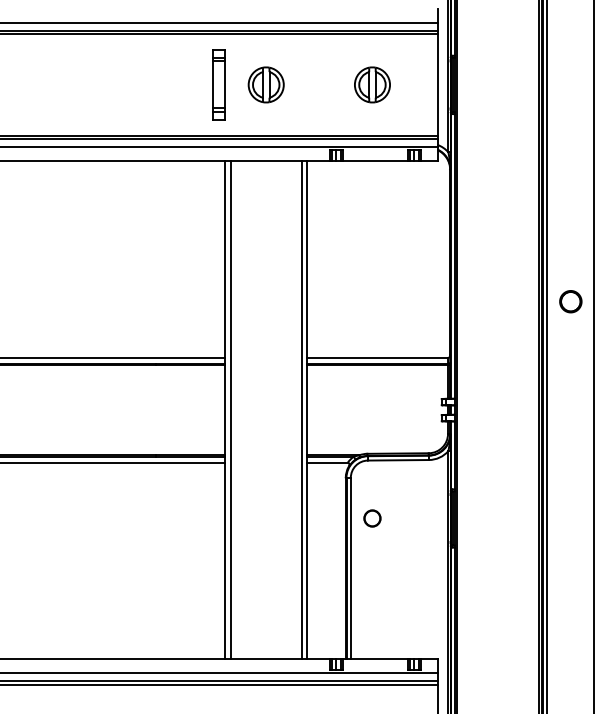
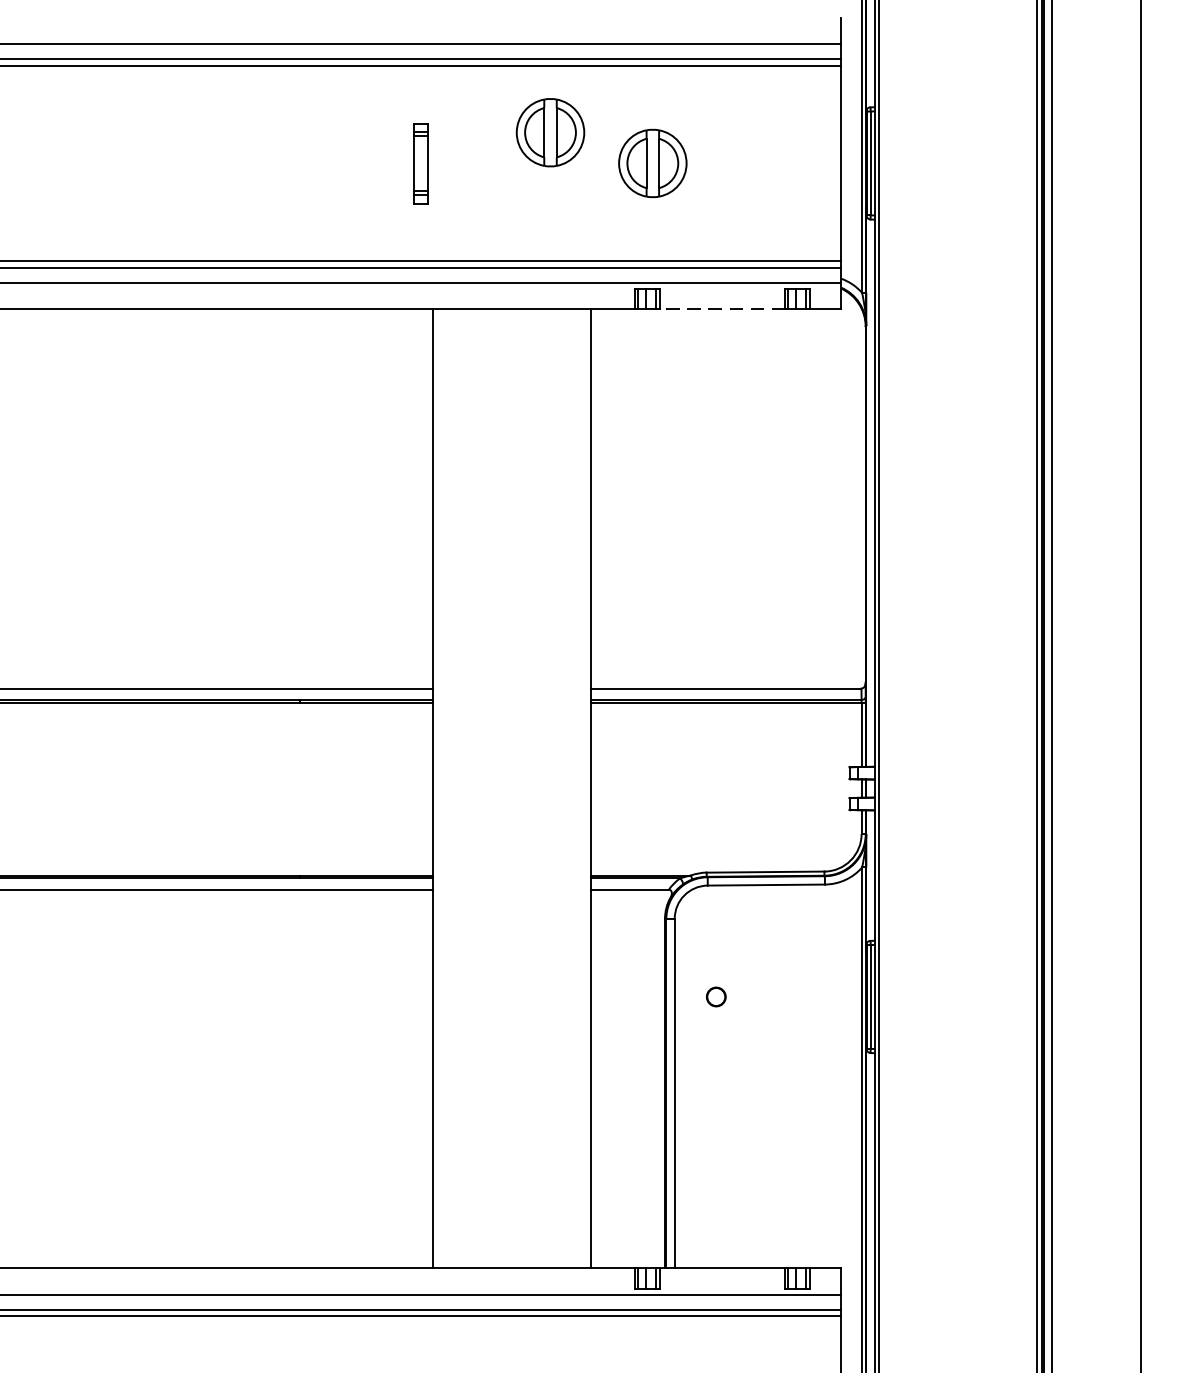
part: (218, 84) -> (420, 162), size x0.6
part: (265, 84) -> (549, 131), moved
part: (372, 84) -> (652, 162), moved
line: (375, 160) -> (722, 308), solid -> dashed
part: (570, 301) -> (1097, 579), removed
line: (230, 409) -> (443, 787), removed
line: (301, 409) -> (579, 787), removed
circle: (372, 518) -> (716, 996), size x0.6

